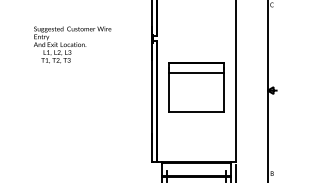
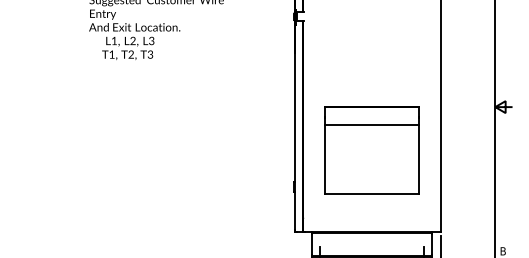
part: (196, 87) -> (371, 150), moved

